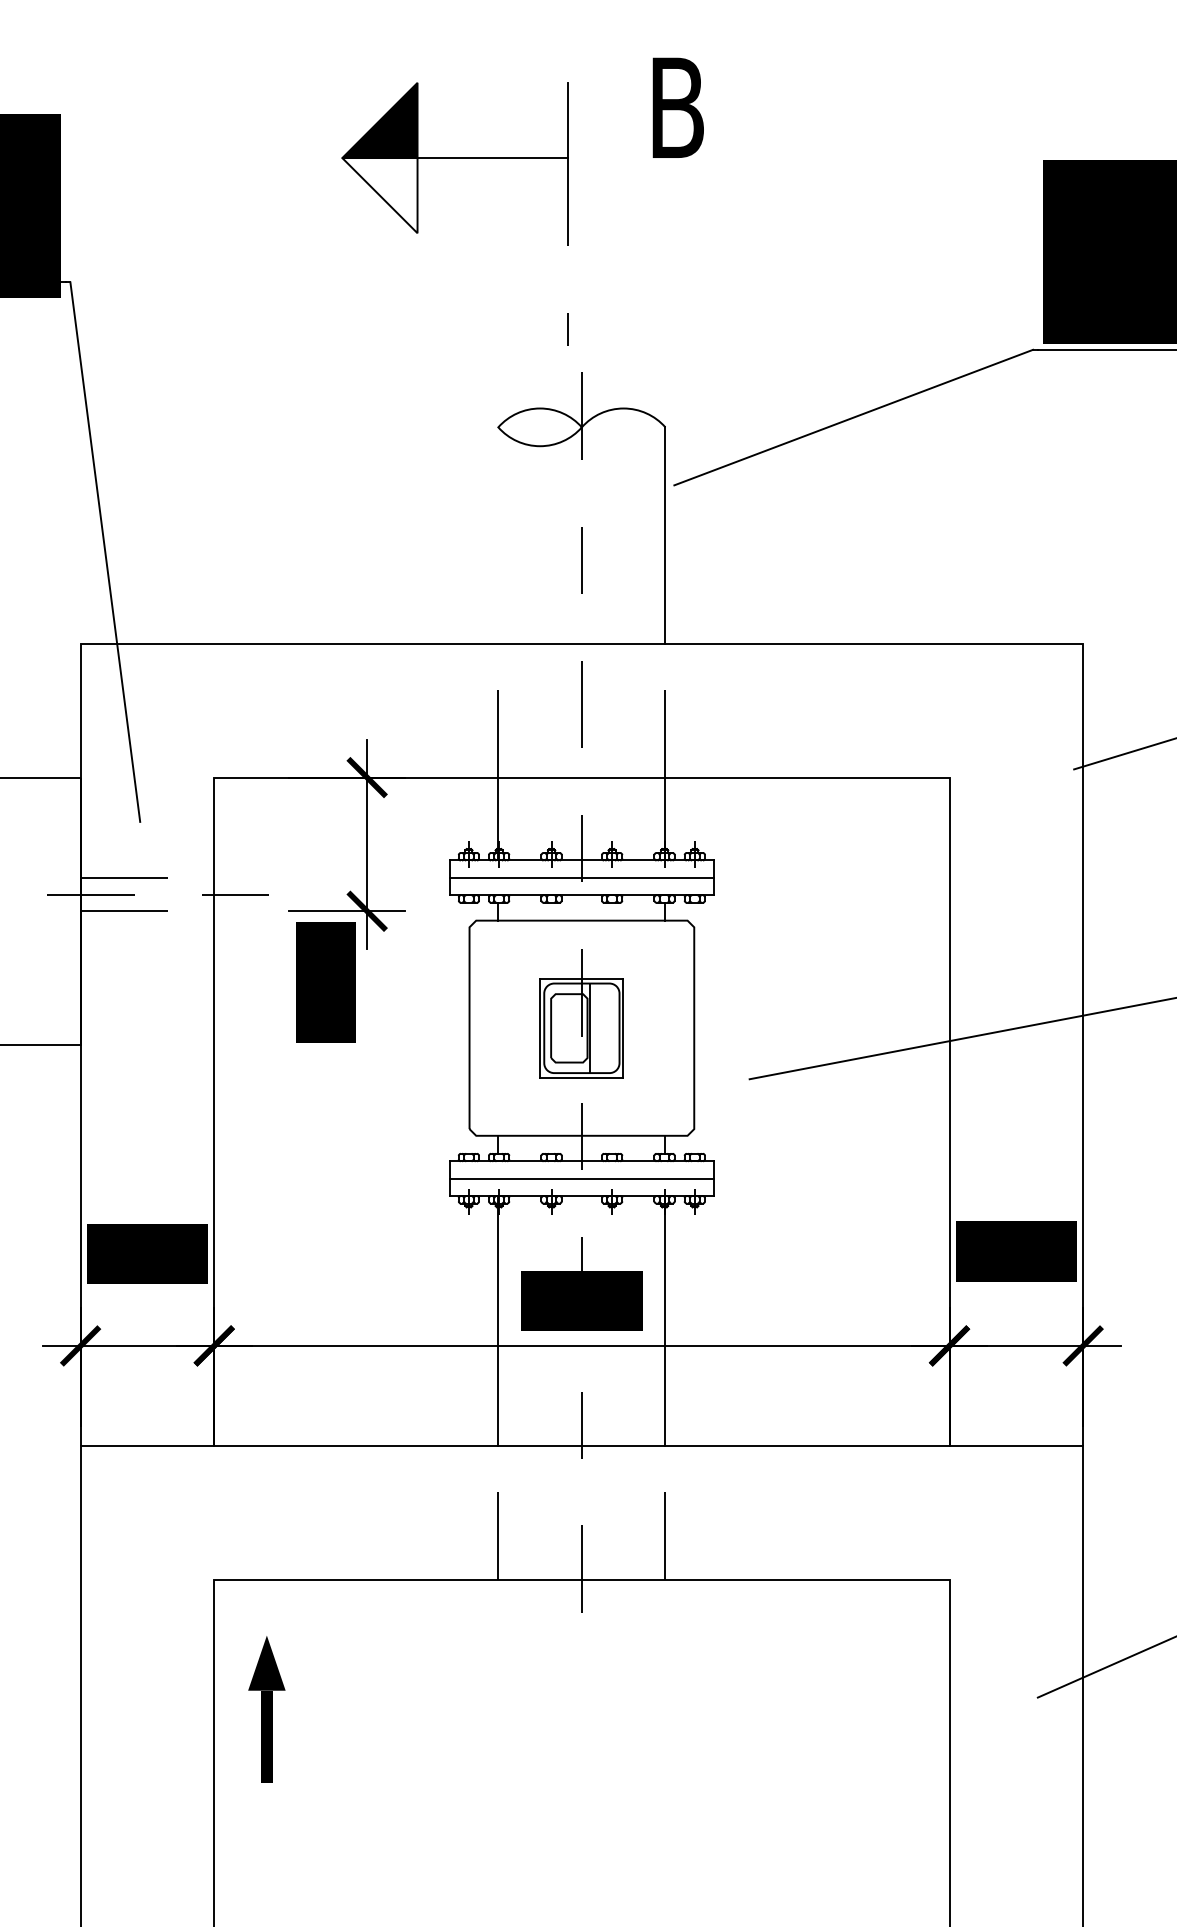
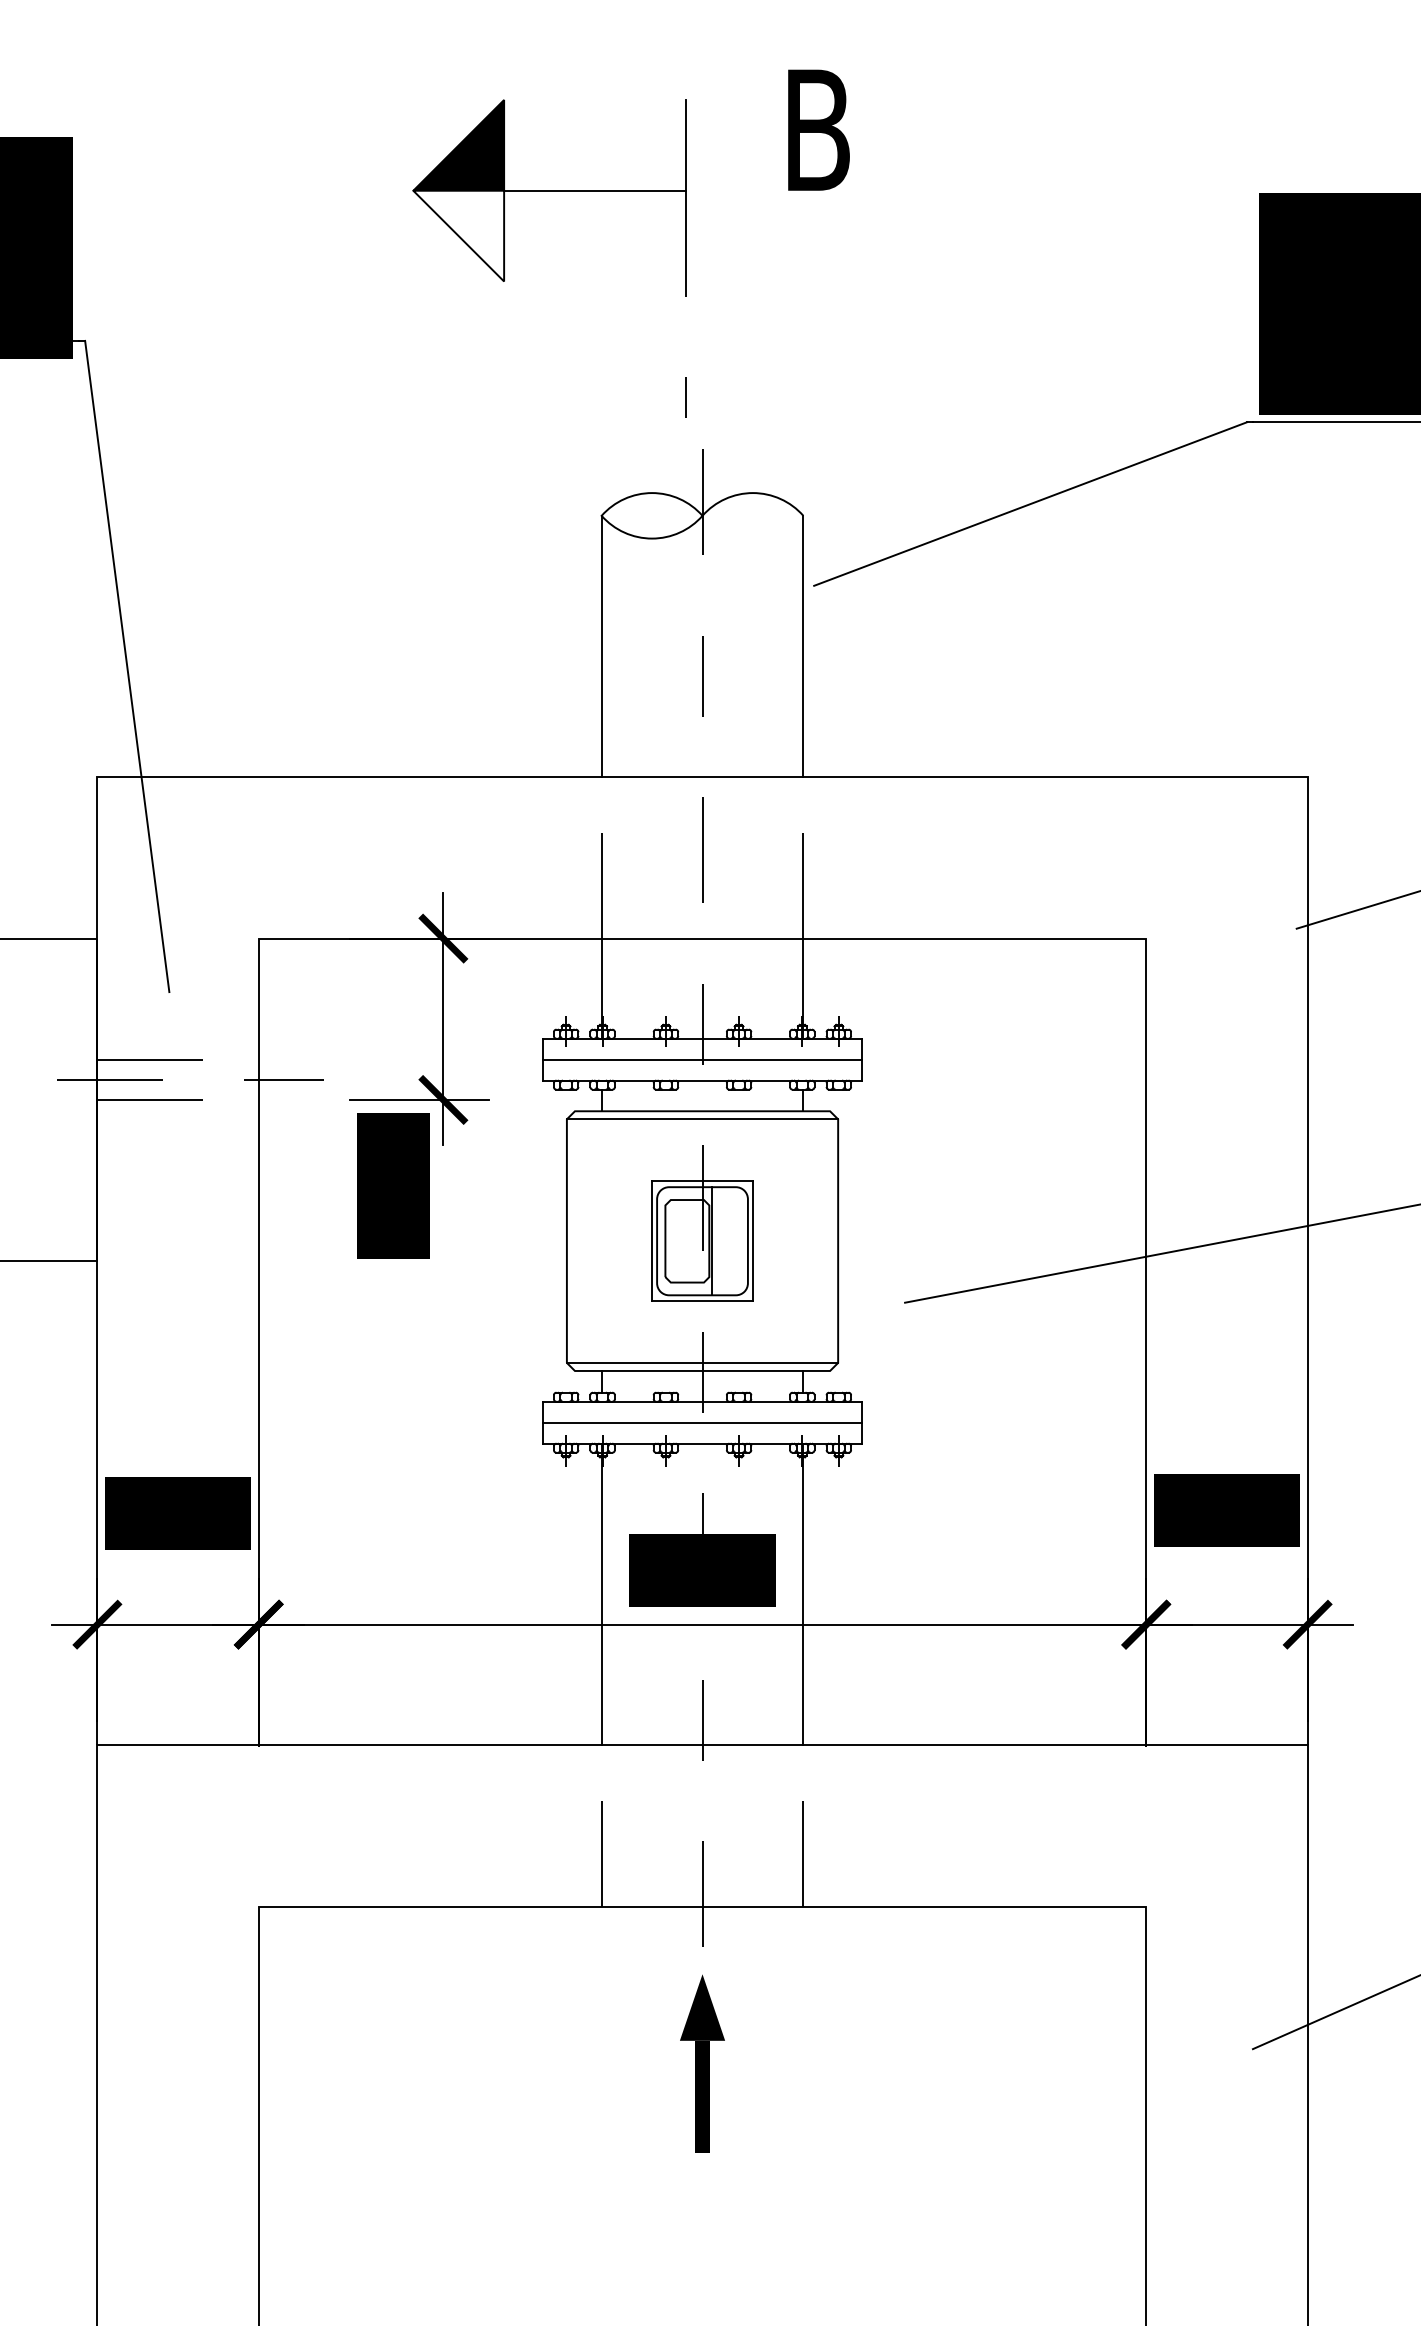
line: (498, 535) -> (601, 646), added
line: (581, 927) -> (702, 1119), added
line: (581, 1129) -> (702, 1363), added
part: (266, 1709) -> (702, 2063), moved

